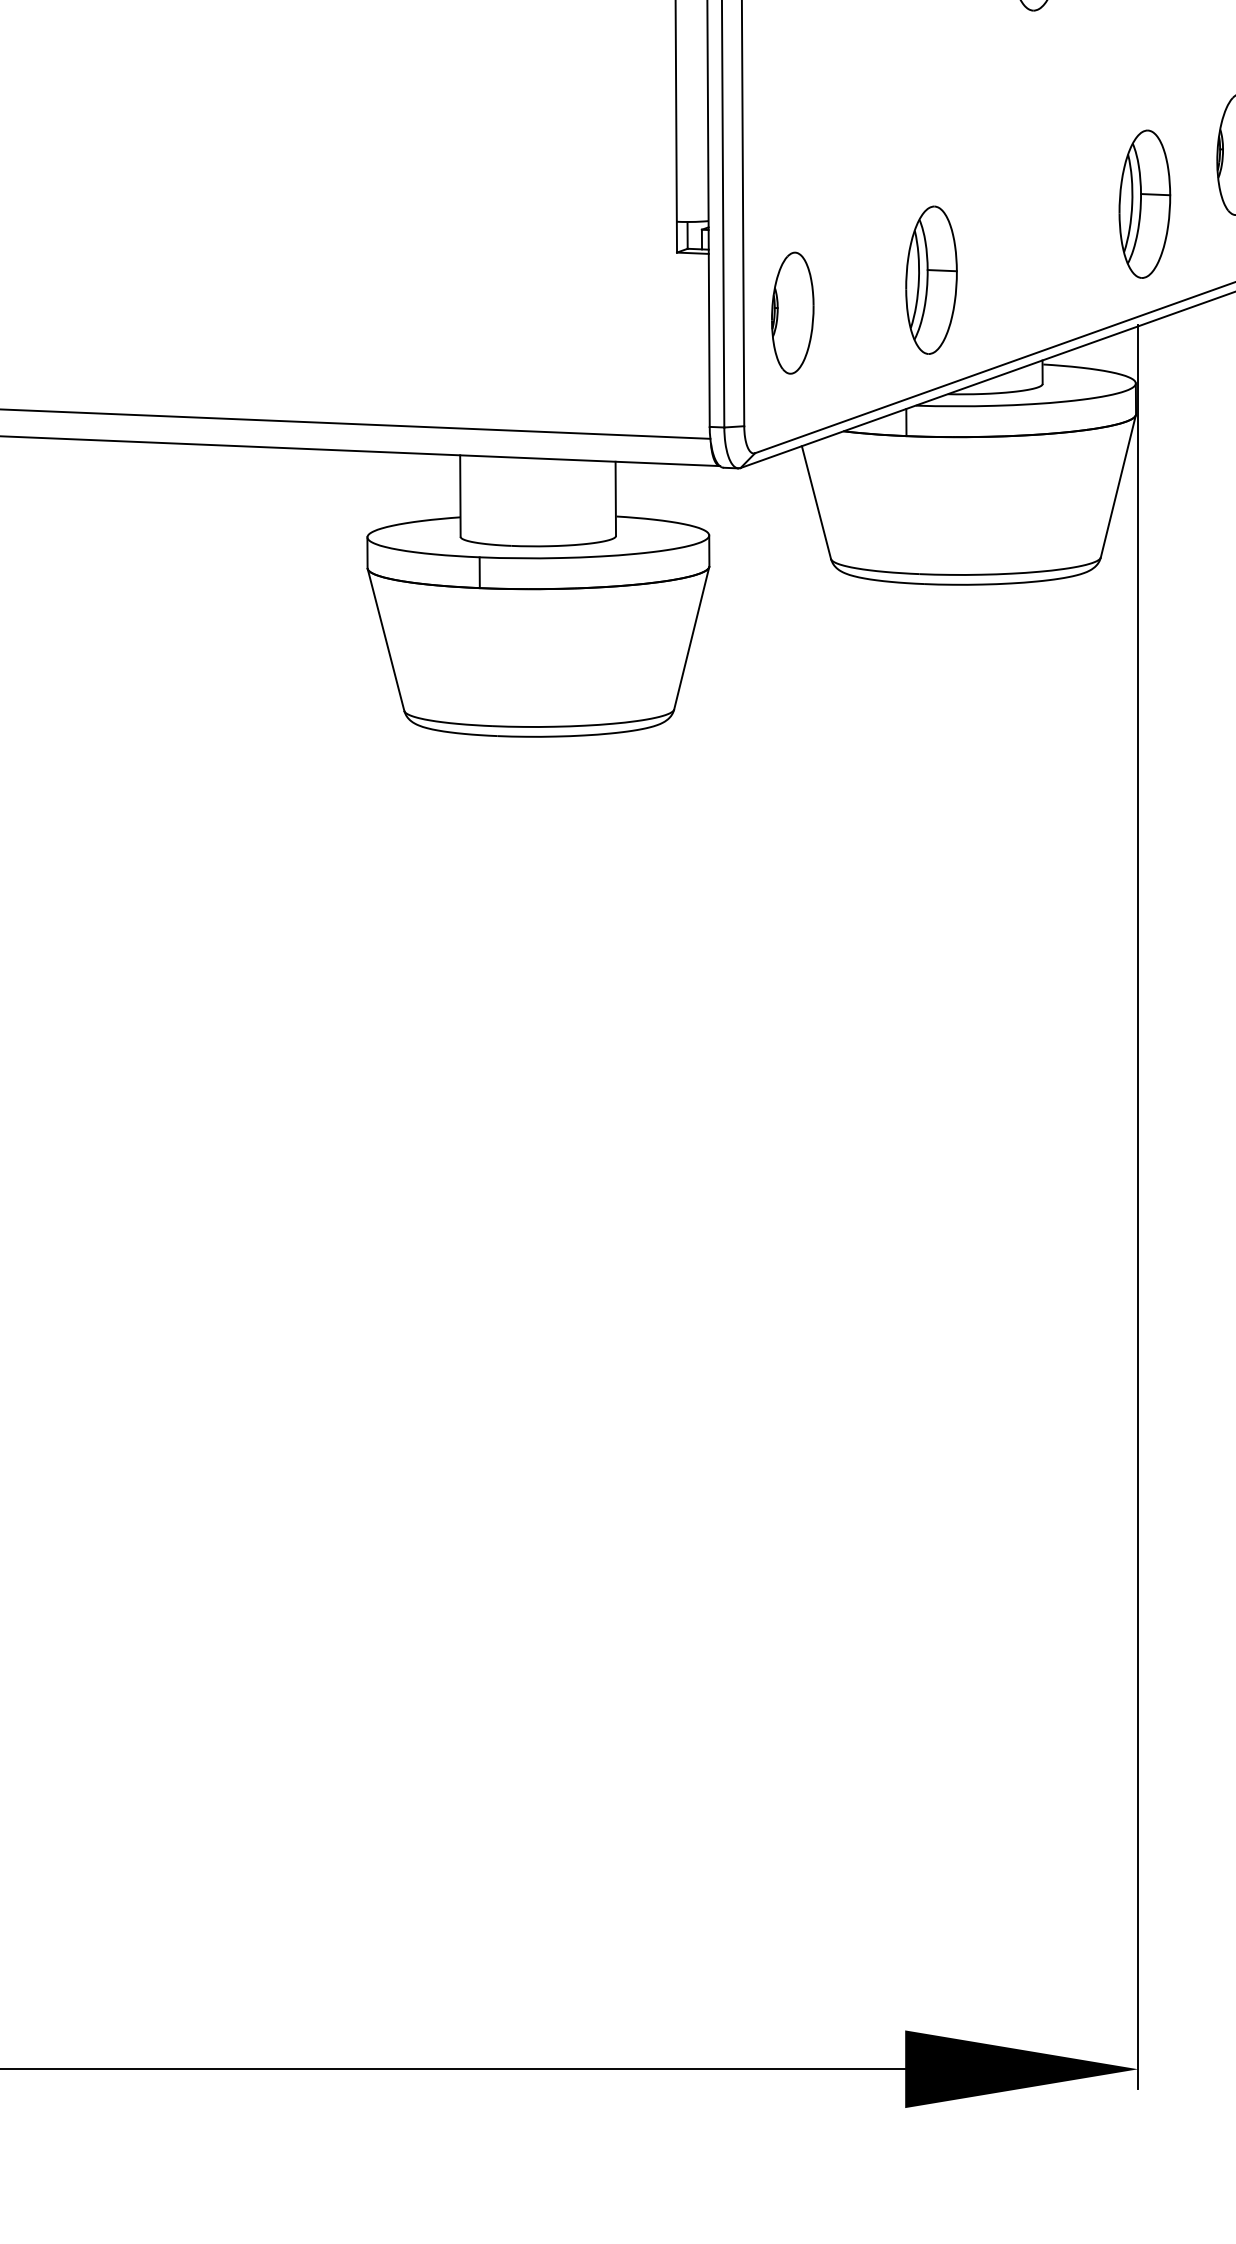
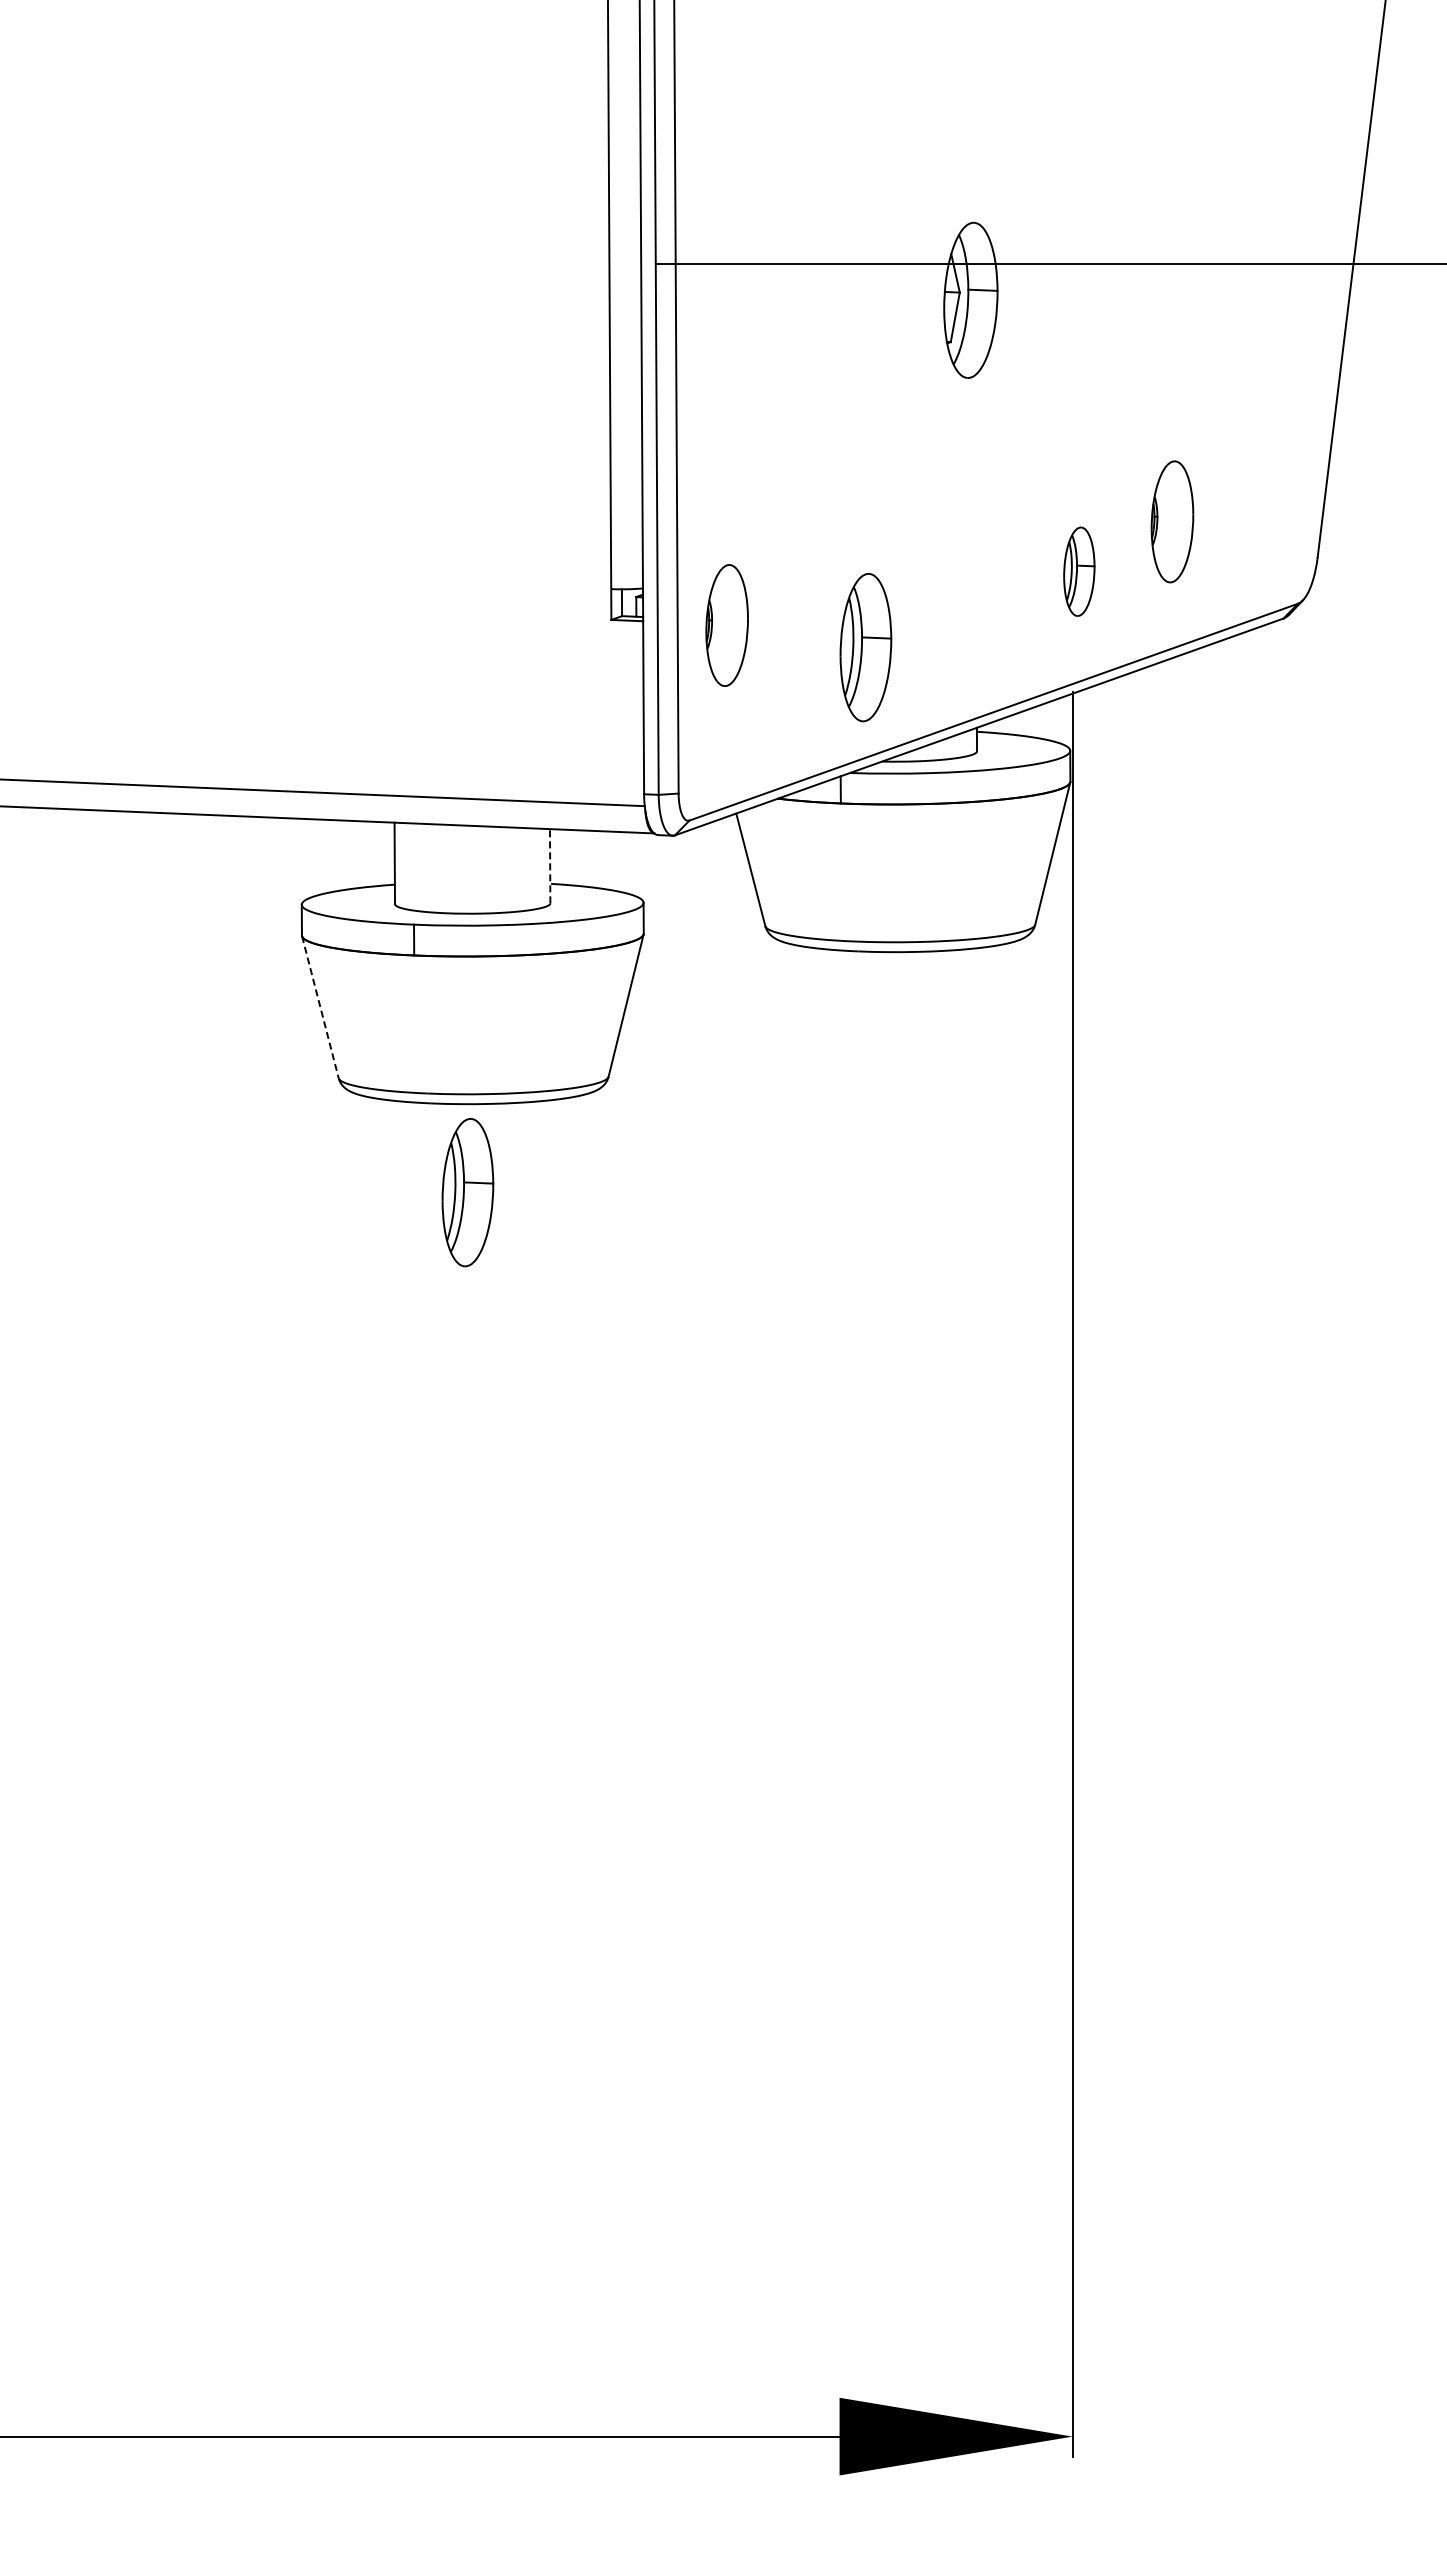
part: (1145, 204) -> (1079, 571), size x0.6
part: (792, 313) -> (726, 625), moved
line: (616, 498) -> (550, 865), solid -> dashed
line: (386, 640) -> (320, 1007), solid -> dashed
part: (533, 825) -> (467, 1192), added

